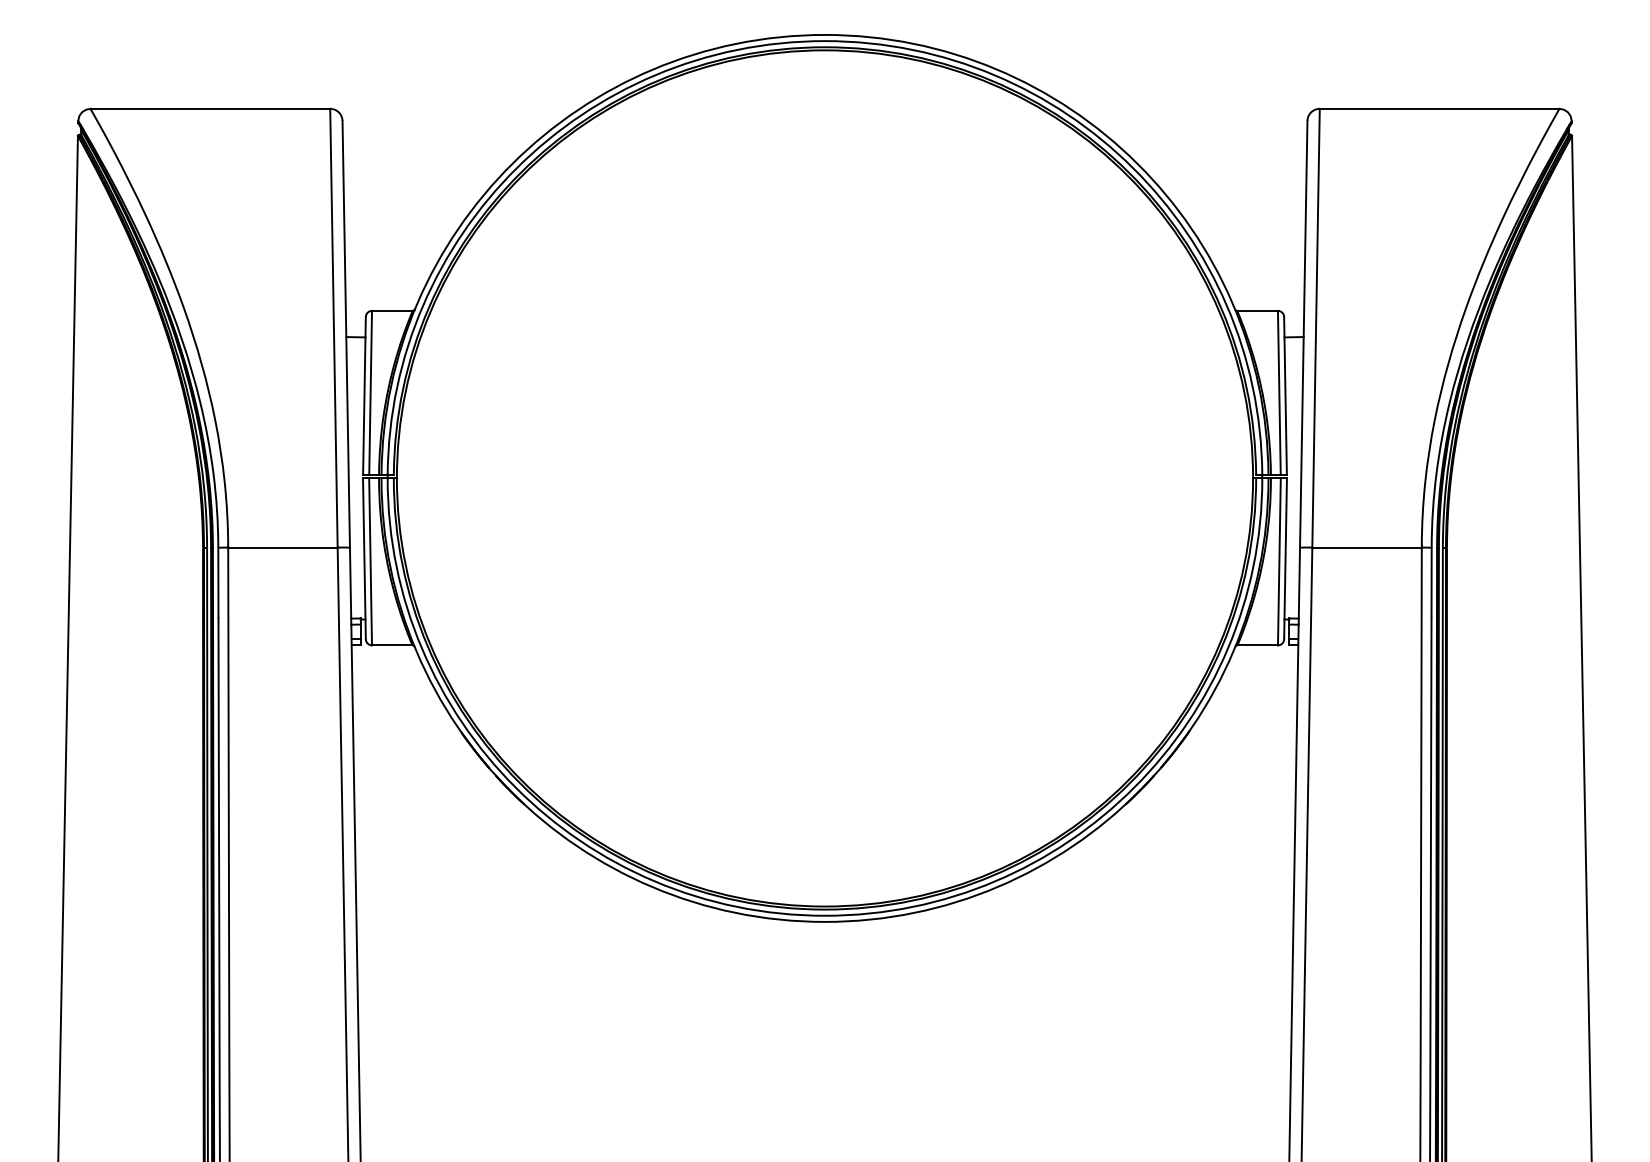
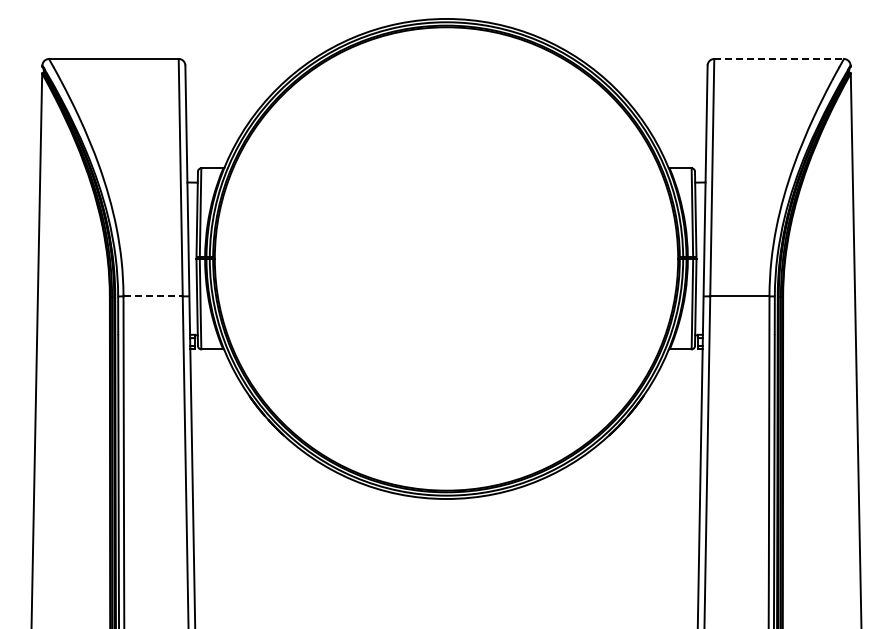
line: (1440, 107) -> (779, 58), solid -> dashed
line: (283, 547) -> (153, 296), solid -> dashed

